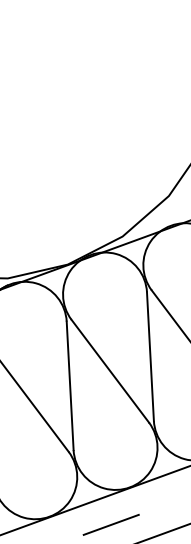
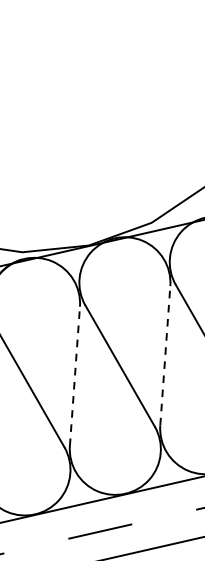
line: (150, 356) -> (165, 355), solid -> dashed
line: (70, 385) -> (75, 376), solid -> dashed

